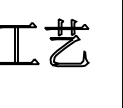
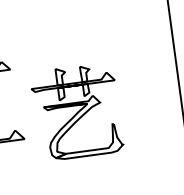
part: (66, 42) -> (76, 111), moved

